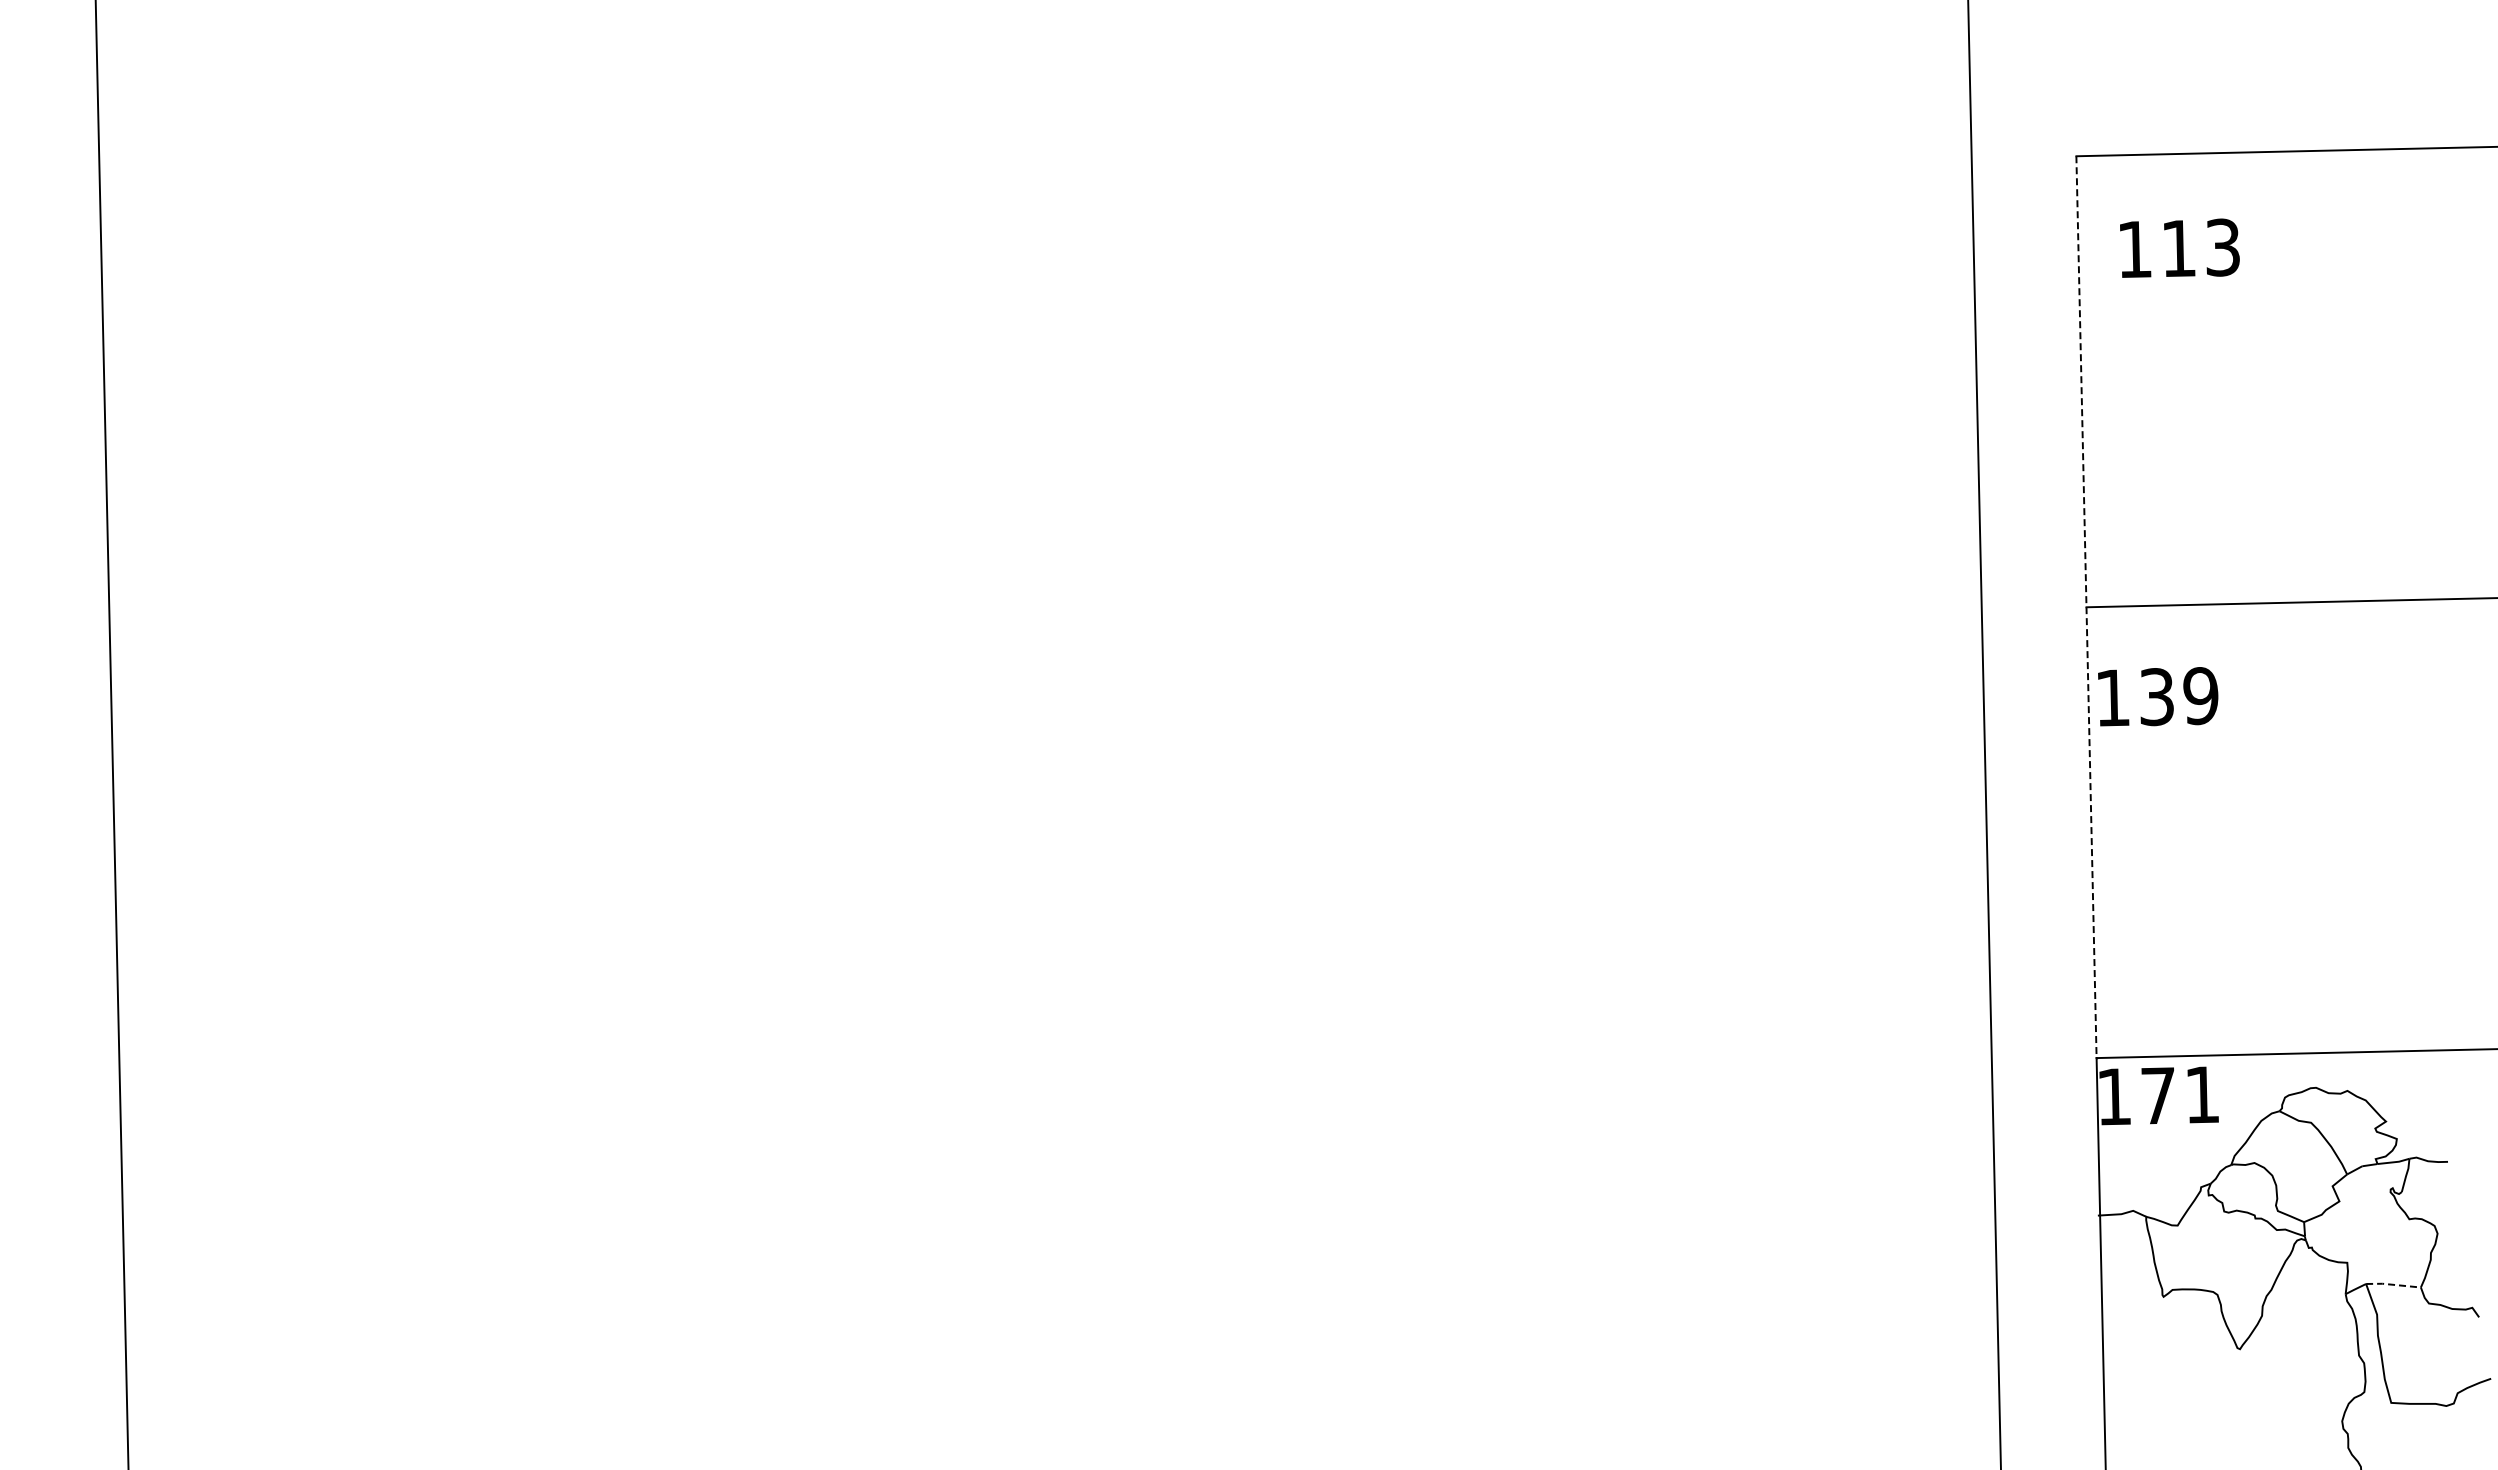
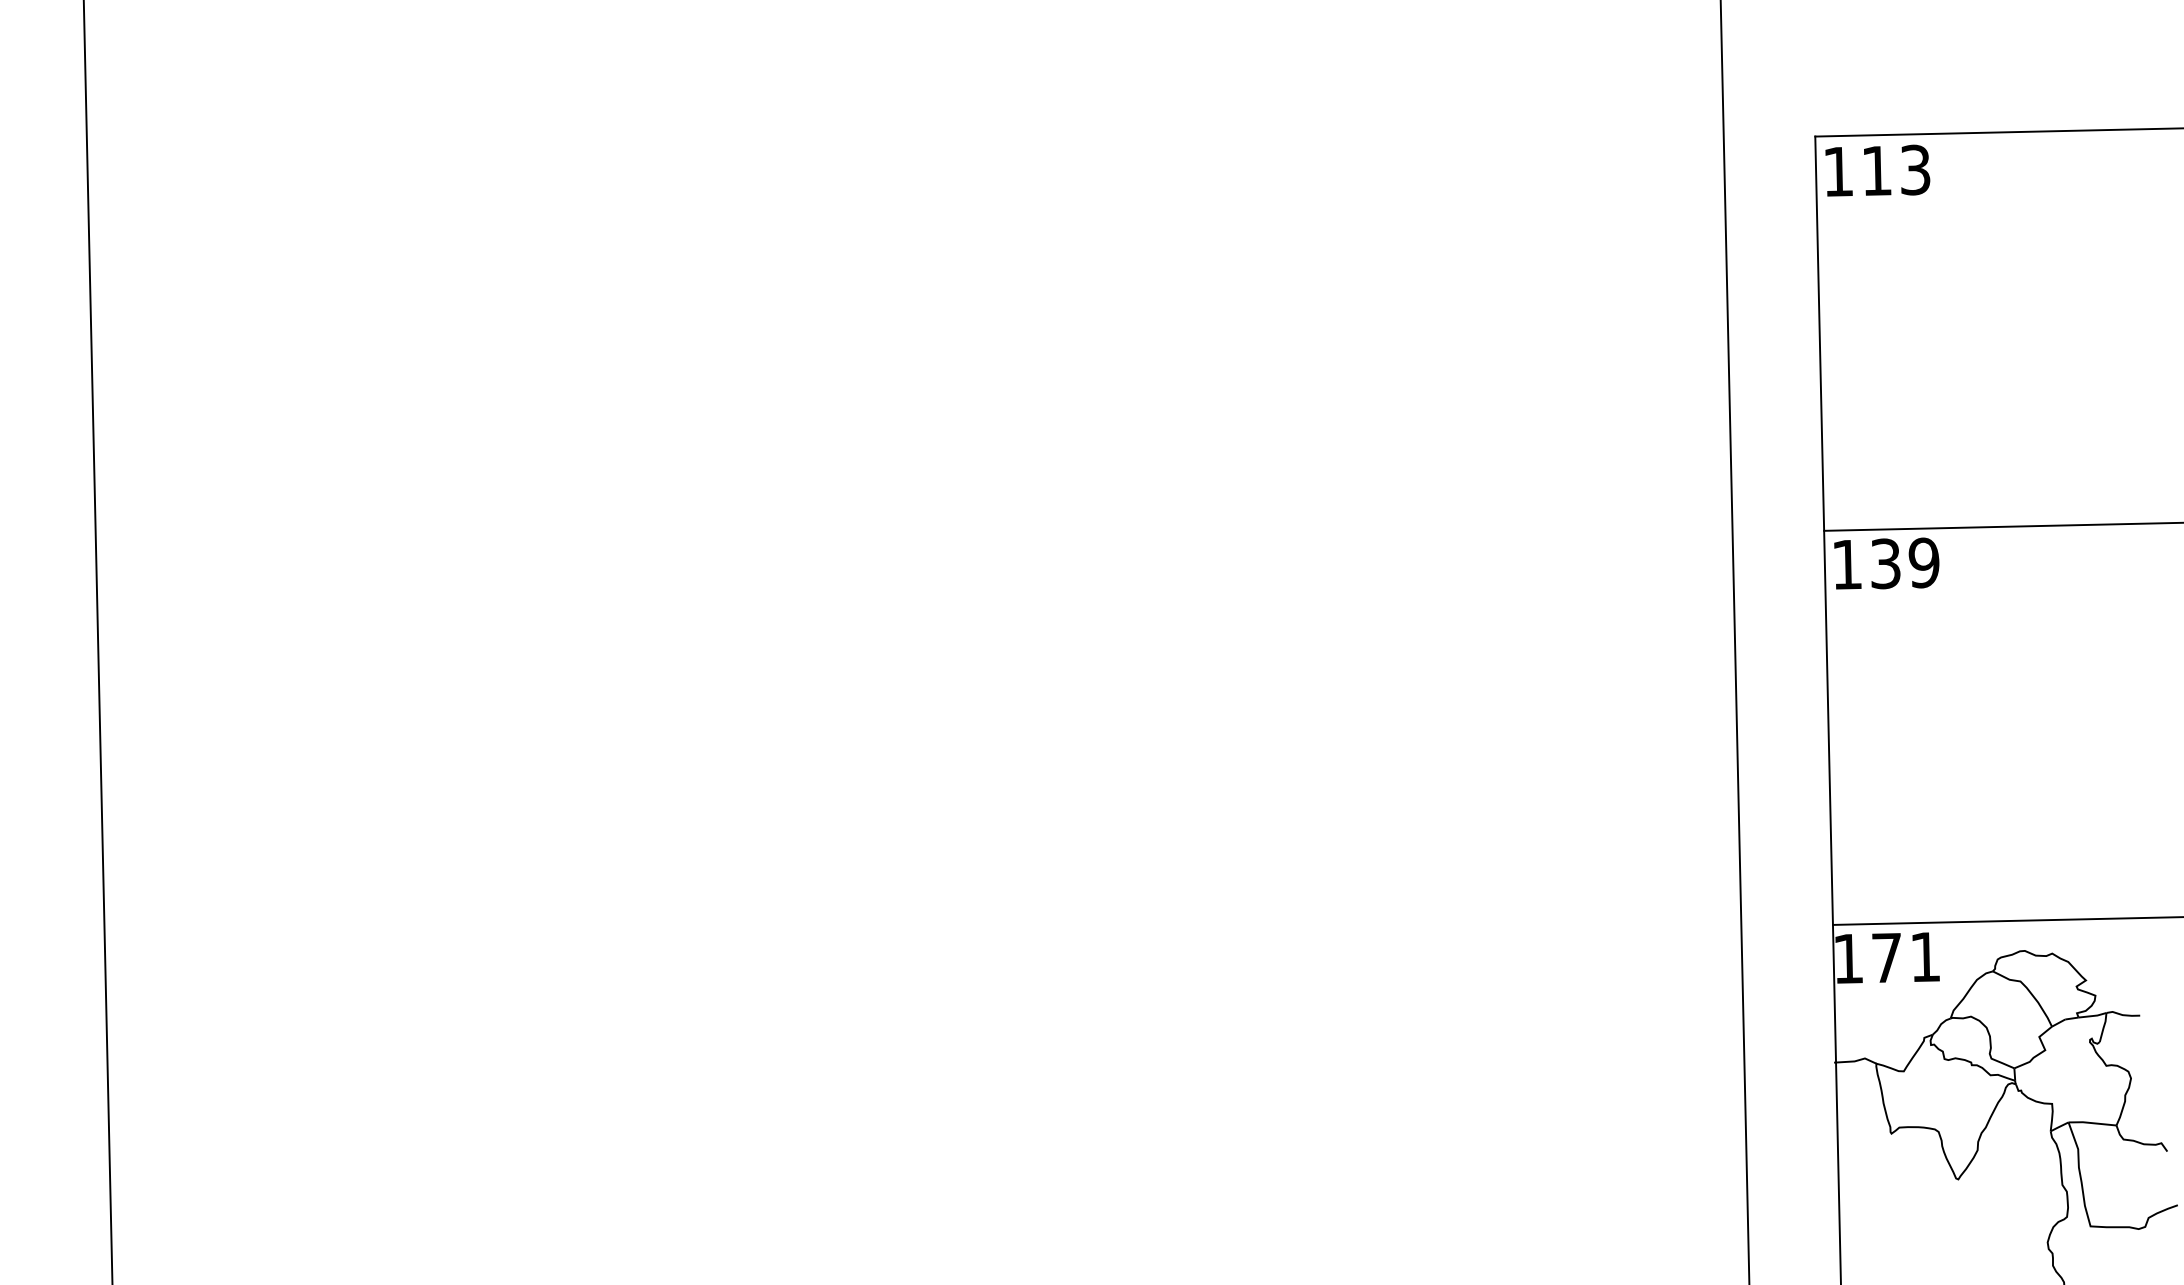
text: (2179, 247) -> (1877, 169), moved
line: (2086, 607) -> (1824, 531), dashed -> solid
text: (2158, 696) -> (1887, 563), moved
line: (2393, 1284) -> (2092, 1122), dashed -> solid

